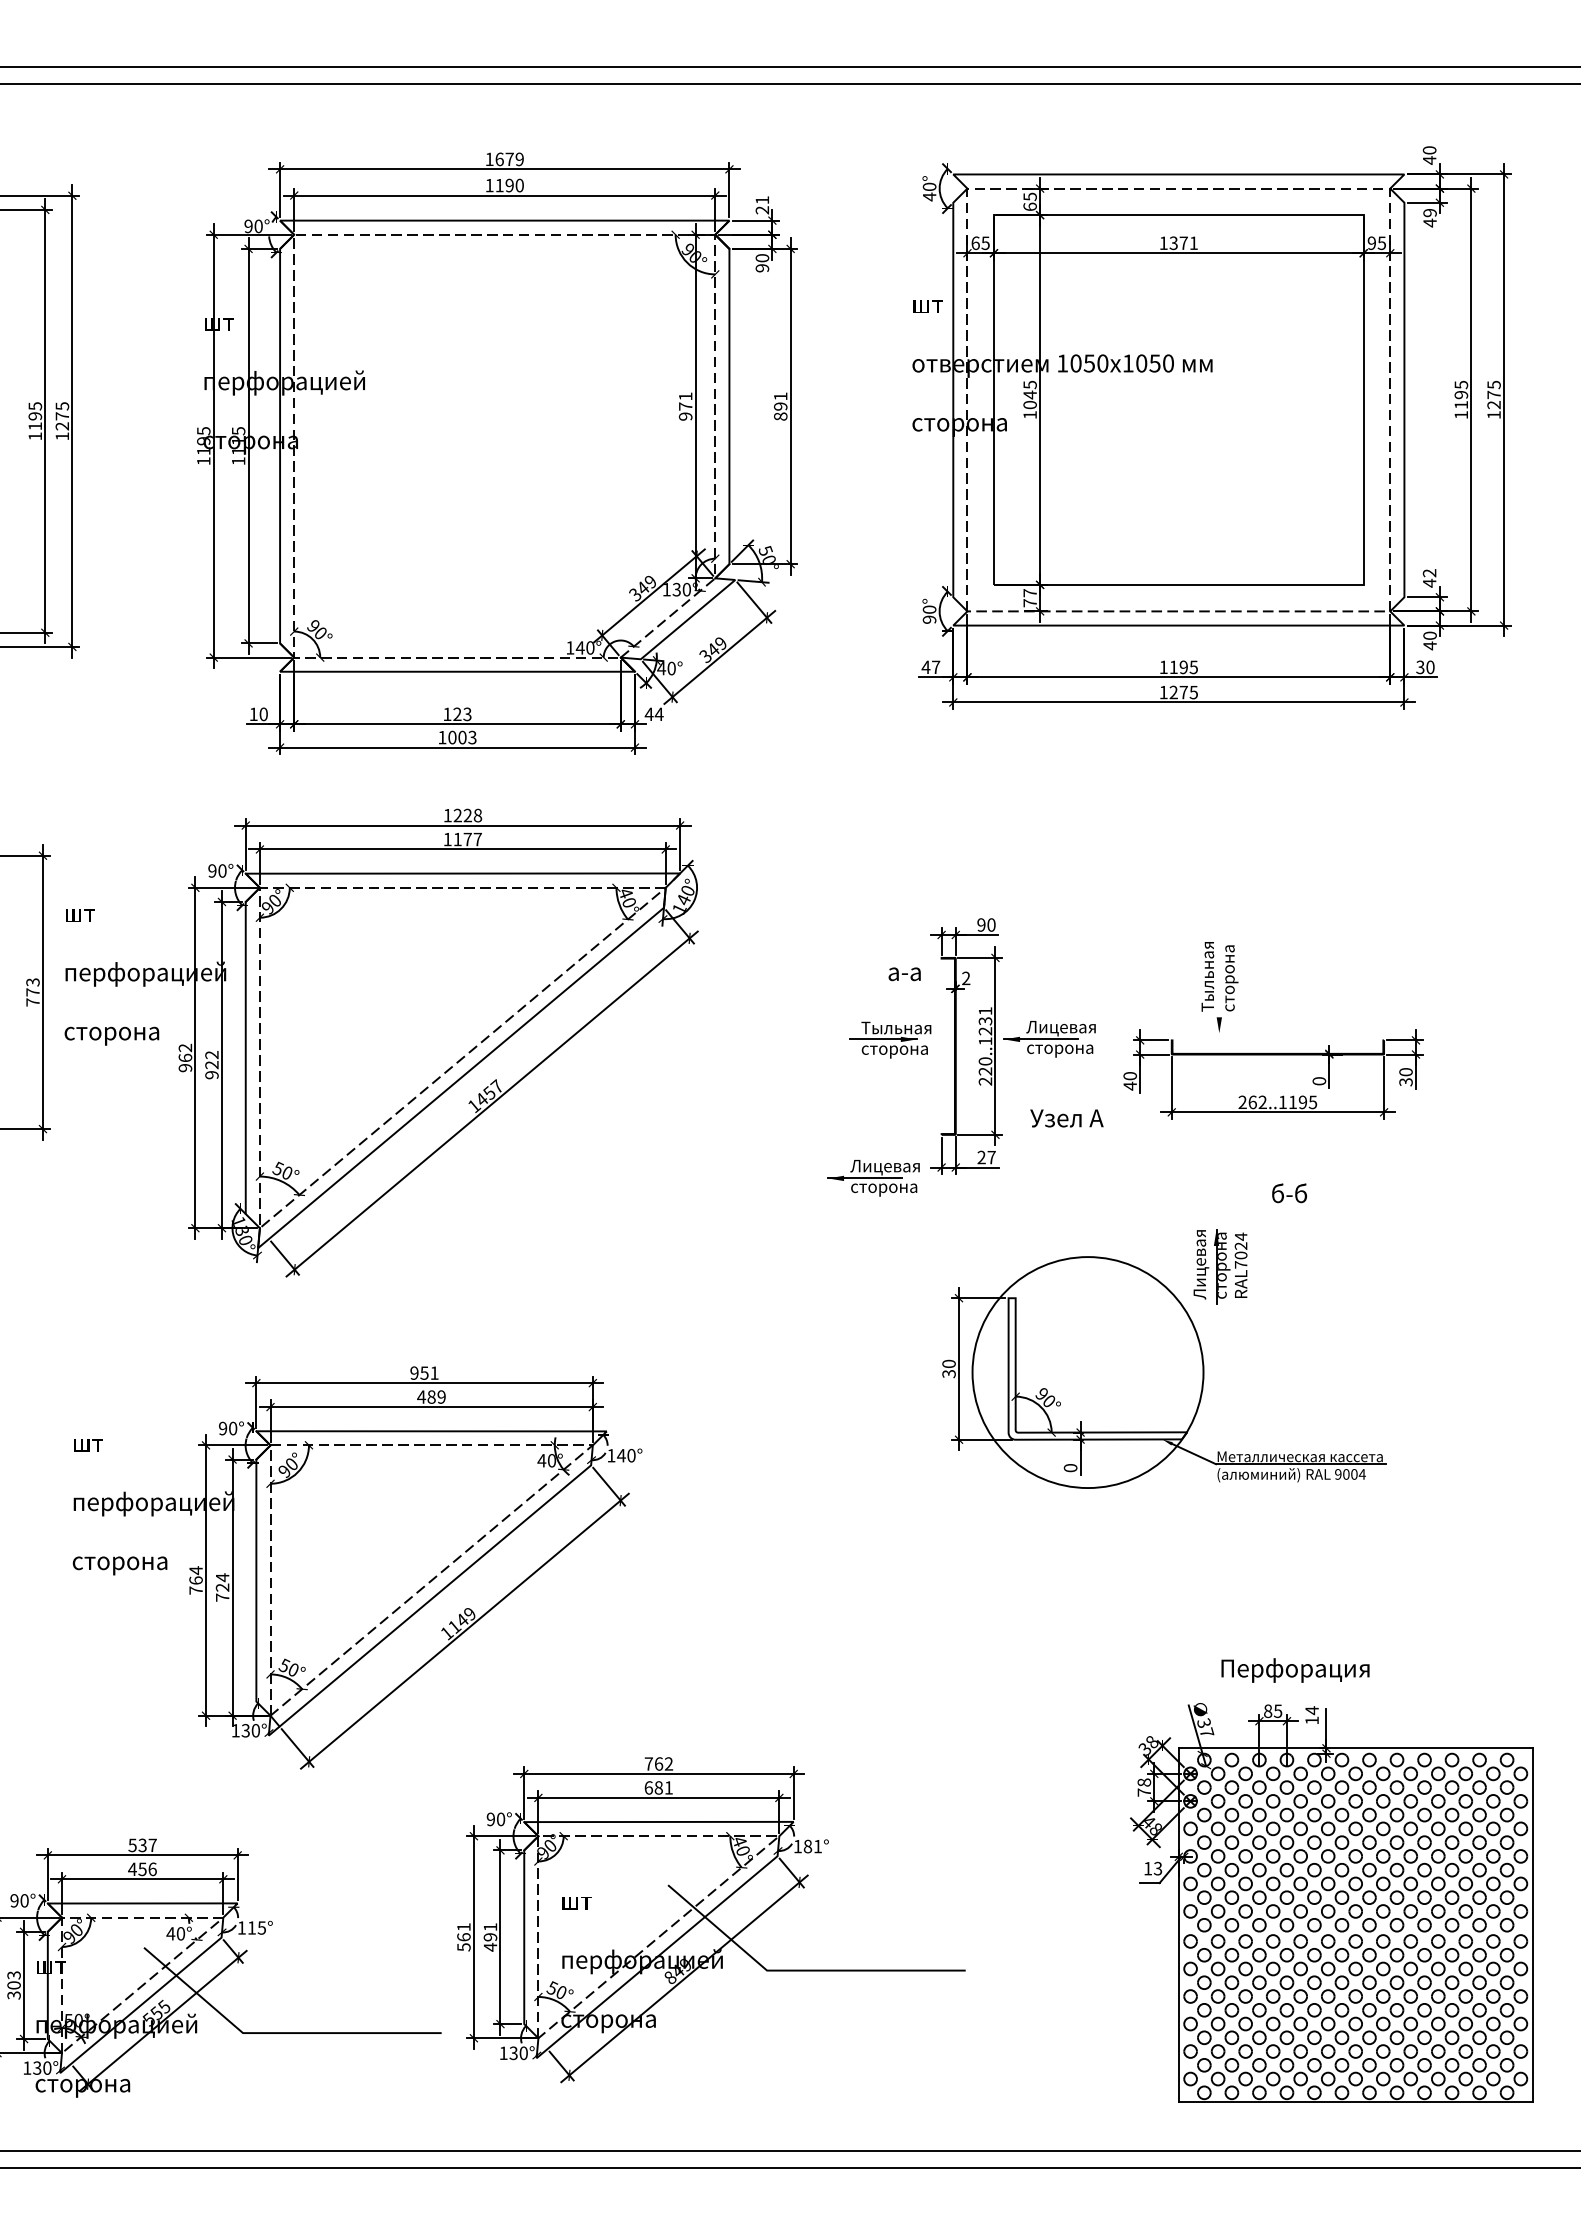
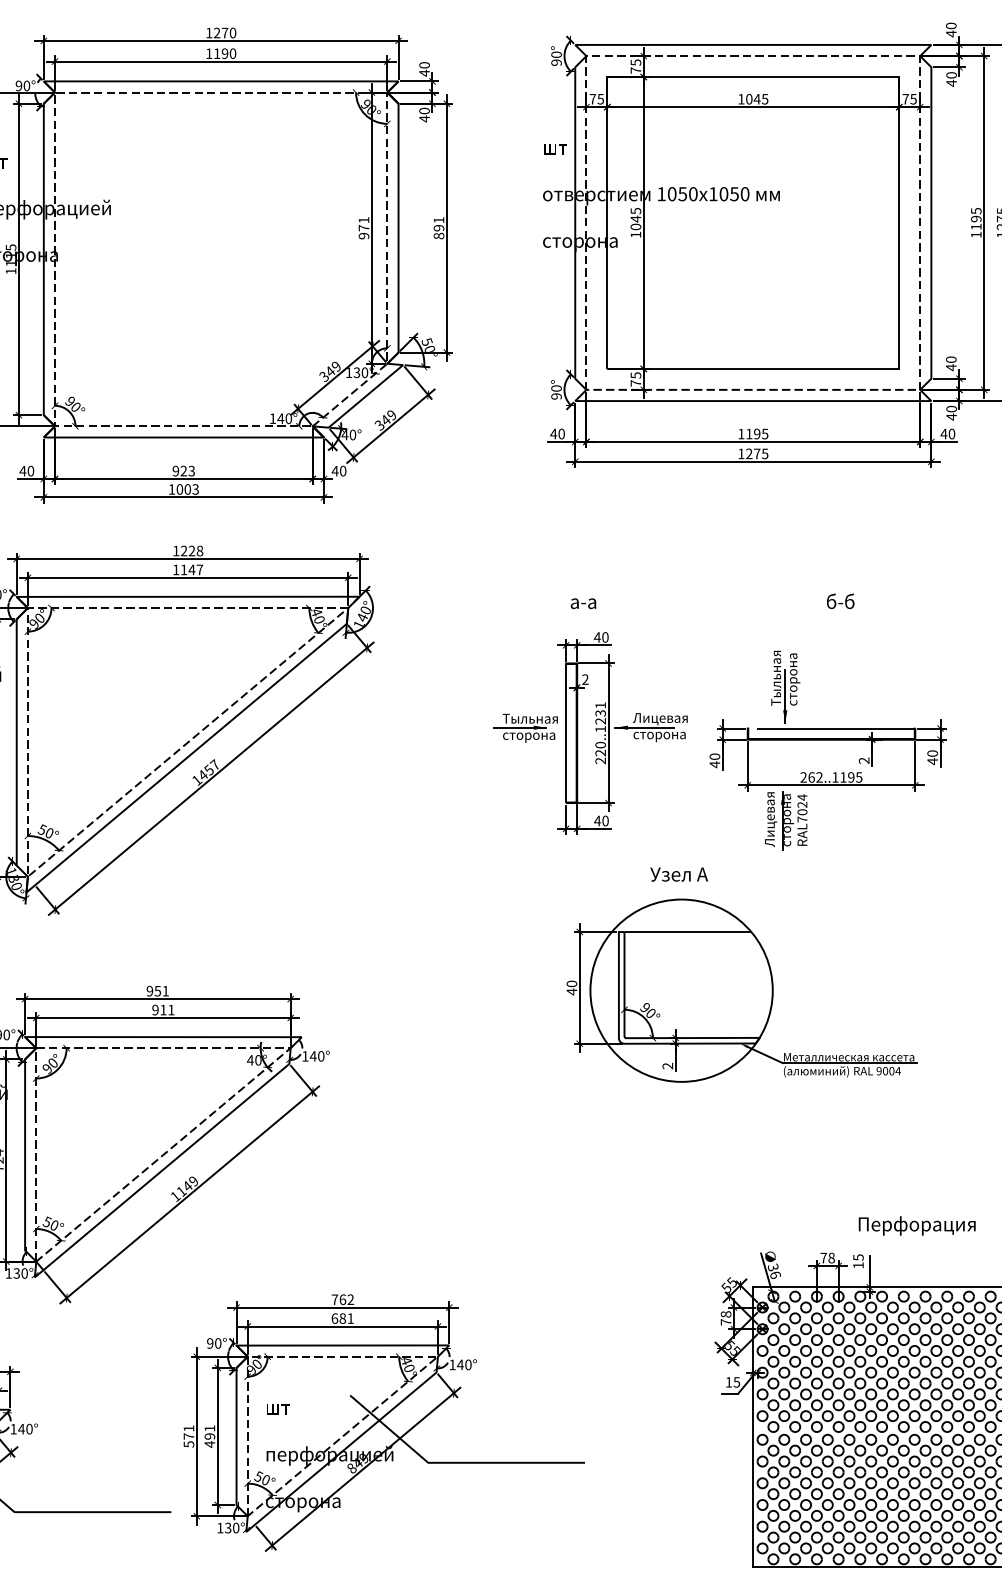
text: (509, 159) -> (224, 33), 1679 -> 1270
text: (929, 196) -> (556, 62), 40° -> 90°
text: (762, 205) -> (424, 69), 21 -> 40
text: (1029, 206) -> (635, 70), 65 -> 75
text: (1429, 212) -> (951, 74), 49 -> 40
text: (975, 243) -> (592, 99), 65 -> 75
text: (1183, 243) -> (756, 99), 1371 -> 1045
text: (1371, 243) -> (905, 99), 95 -> 75
text: (762, 267) -> (424, 118), 90 -> 40
text: (1429, 573) -> (951, 359), 42 -> 40
text: (1029, 593) -> (635, 375), 77 -> 75
text: (936, 667) -> (561, 434), 47 -> 40
text: (1419, 667) -> (943, 434), 30 -> 40
text: (253, 713) -> (22, 470), 10 -> 40
text: (447, 714) -> (175, 471), 123 -> 923
text: (658, 714) -> (342, 471), 44 -> 40
text: (467, 839) -> (191, 569), 1177 -> 1147
text: (980, 924) -> (596, 637), 90 -> 40
text: (904, 974) -> (583, 603), moved
line: (1219, 999) -> (785, 696), added
line: (1277, 1040) -> (831, 728), added
line: (941, 1046) -> (565, 733), added
text: (1319, 1081) -> (864, 760), 0 -> 2
text: (1405, 1081) -> (932, 760), 30 -> 40
text: (1066, 1118) -> (678, 874), moved
text: (986, 1157) -> (601, 820), 27 -> 40
part: (873, 1178) -> (512, 837), removed
text: (1289, 1193) -> (840, 601), moved
part: (1220, 1266) -> (786, 820), moved
line: (1095, 1298) -> (687, 932), added
text: (948, 1373) -> (571, 991), 30 -> 40
text: (431, 1396) -> (163, 1009), 489 -> 911
text: (1070, 1468) -> (667, 1066), 0 -> 2
text: (1295, 1670) -> (917, 1225), moved
text: (1311, 1710) -> (858, 1257), 14 -> 15
text: (1273, 1711) -> (828, 1258), 85 -> 78
text: (1207, 1732) -> (775, 1274), 37 -> 36
text: (1148, 1743) -> (729, 1283), 38 -> 55
text: (1152, 1825) -> (732, 1348), 48 -> 55
text: (812, 1846) -> (464, 1364), 181° -> 140°
text: (1158, 1867) -> (737, 1381), 13 -> 15
text: (256, 1927) -> (25, 1428), 115° -> 140°
text: (463, 1937) -> (188, 1436), 561 -> 571

